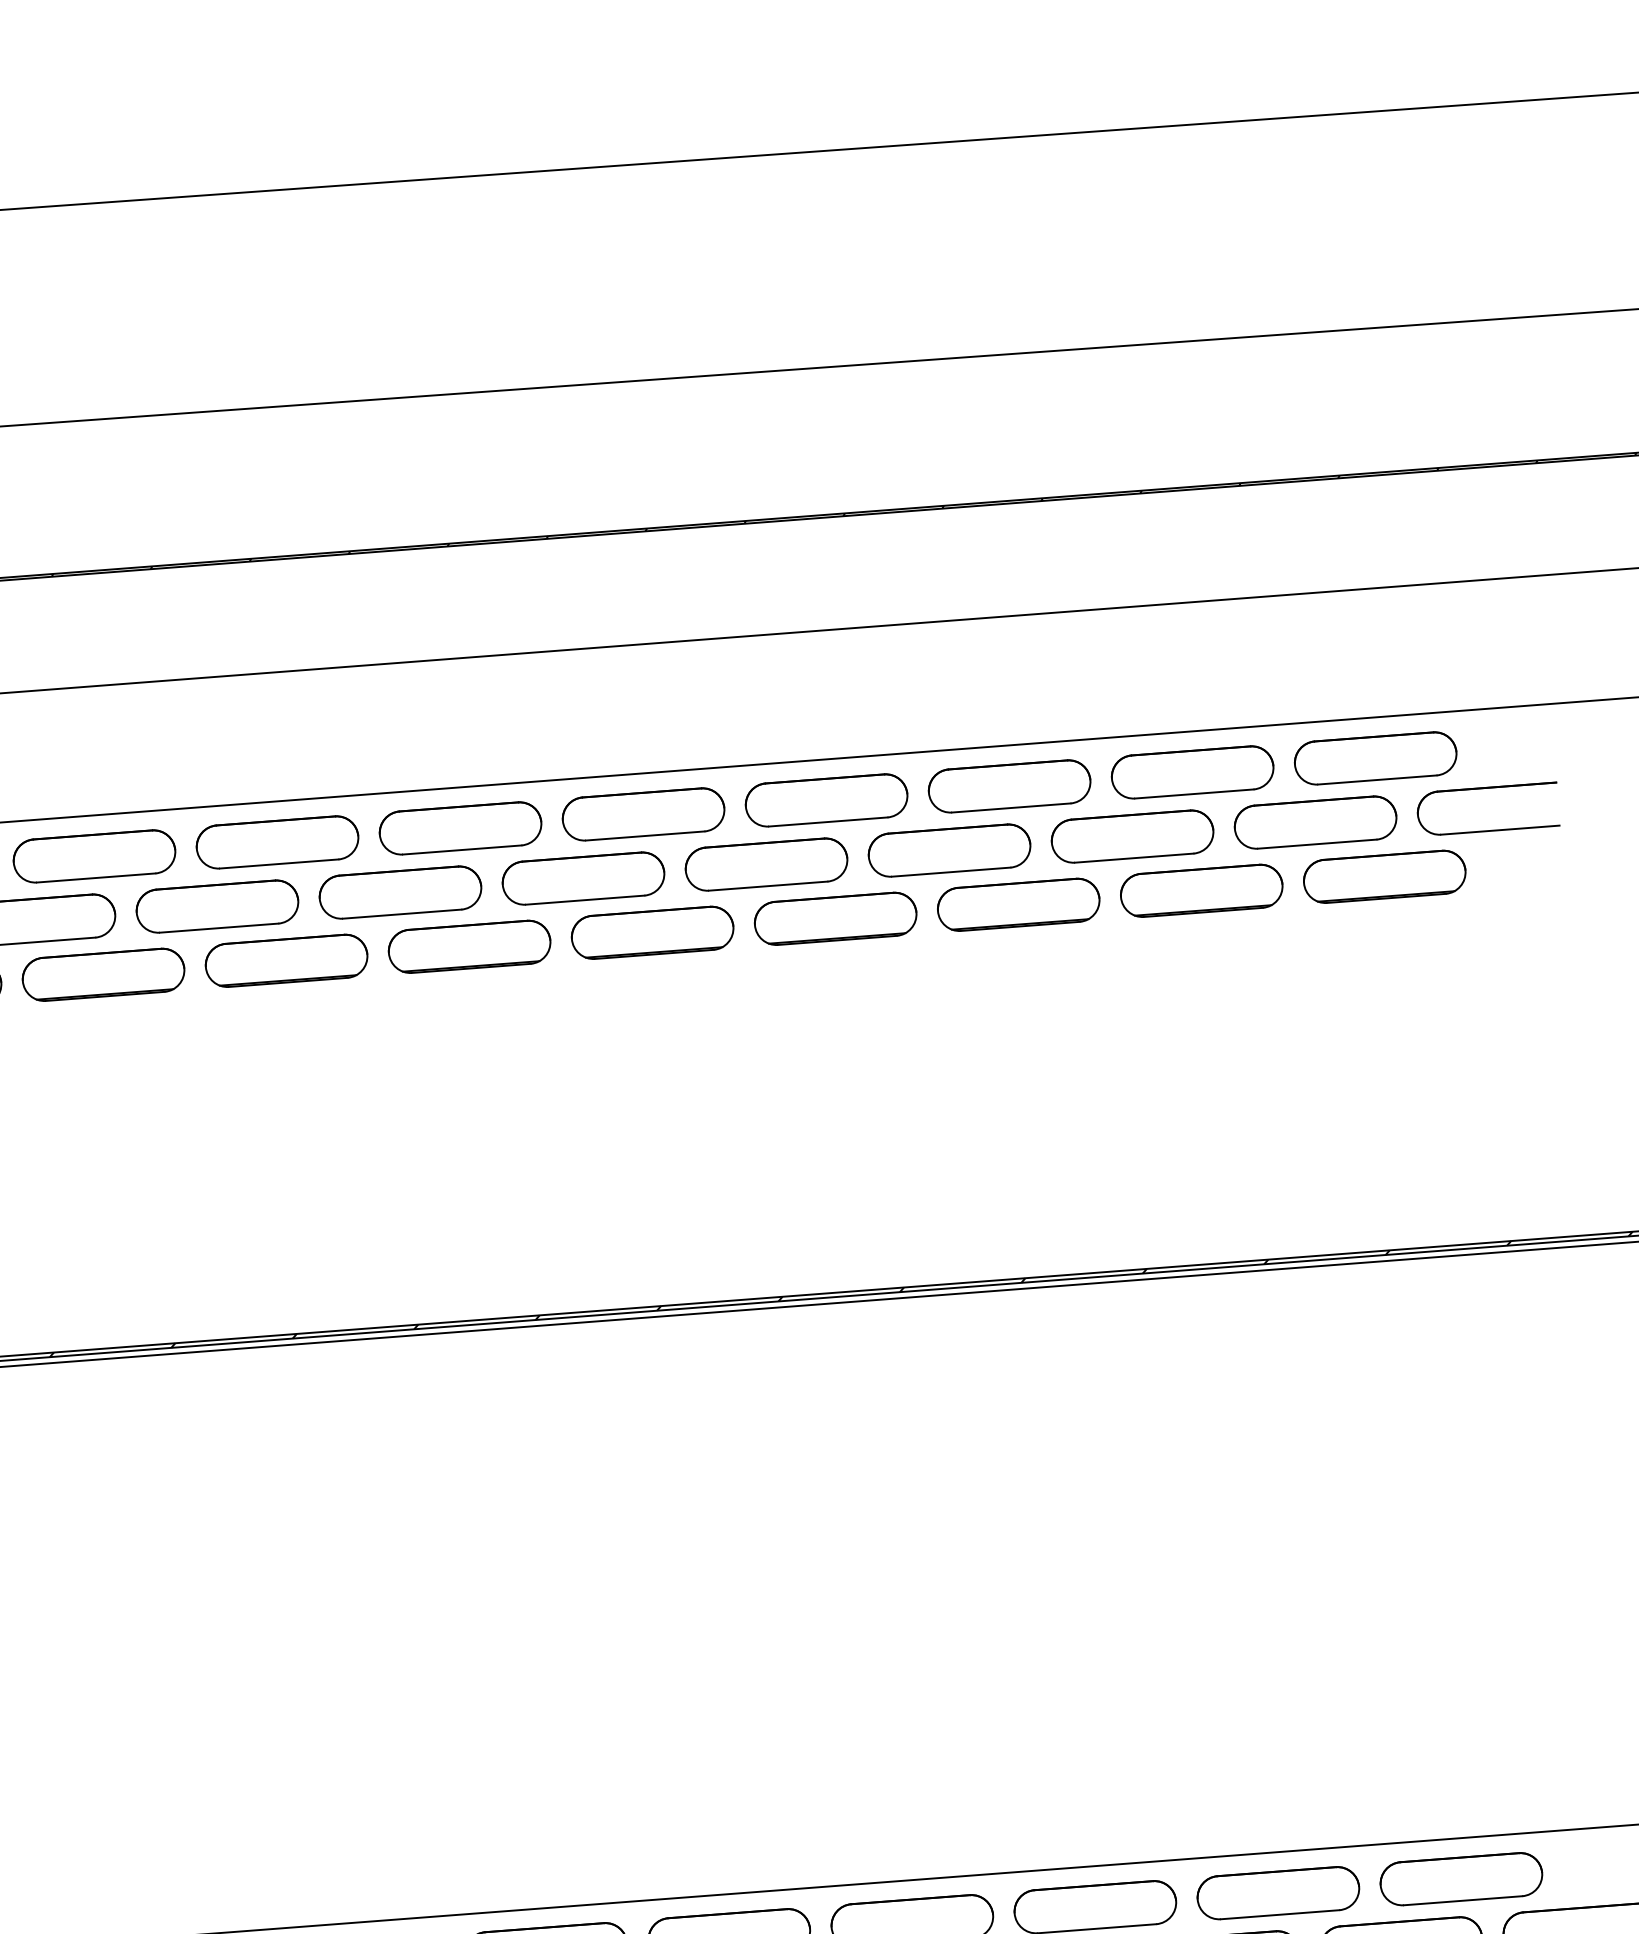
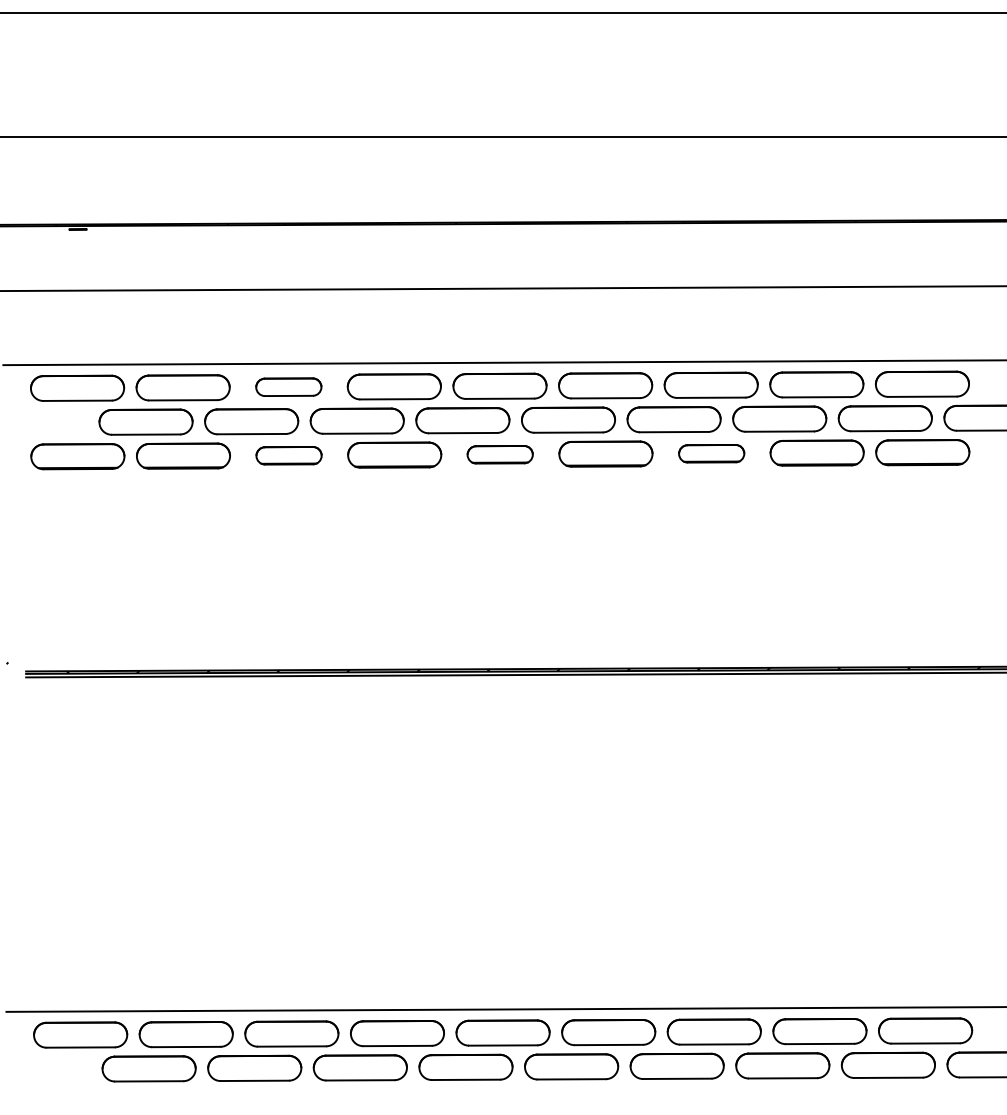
part: (276, 841) -> (288, 386), size x0.7
part: (1018, 904) -> (711, 453), size x0.7
part: (651, 932) -> (499, 454), size x0.7
part: (285, 960) -> (288, 455), size x0.7

